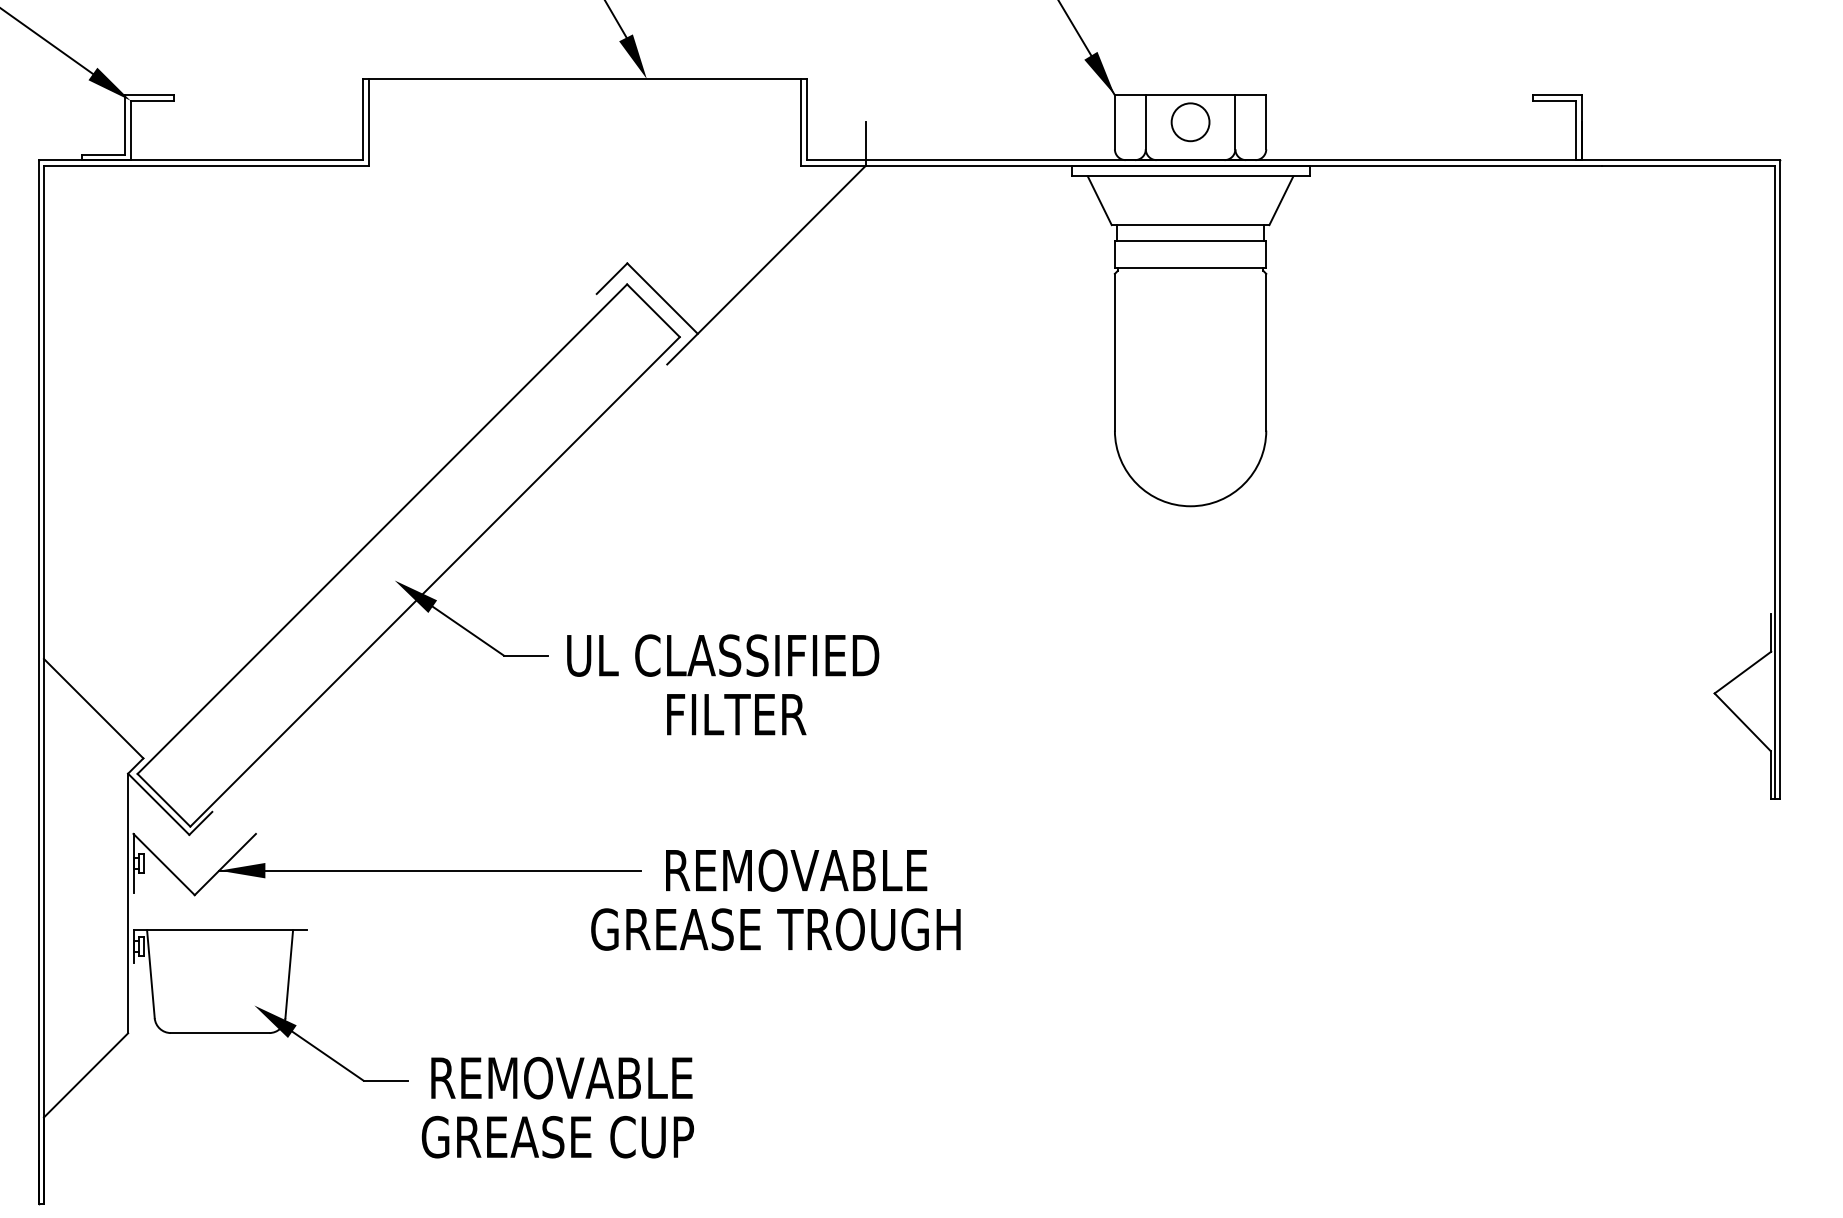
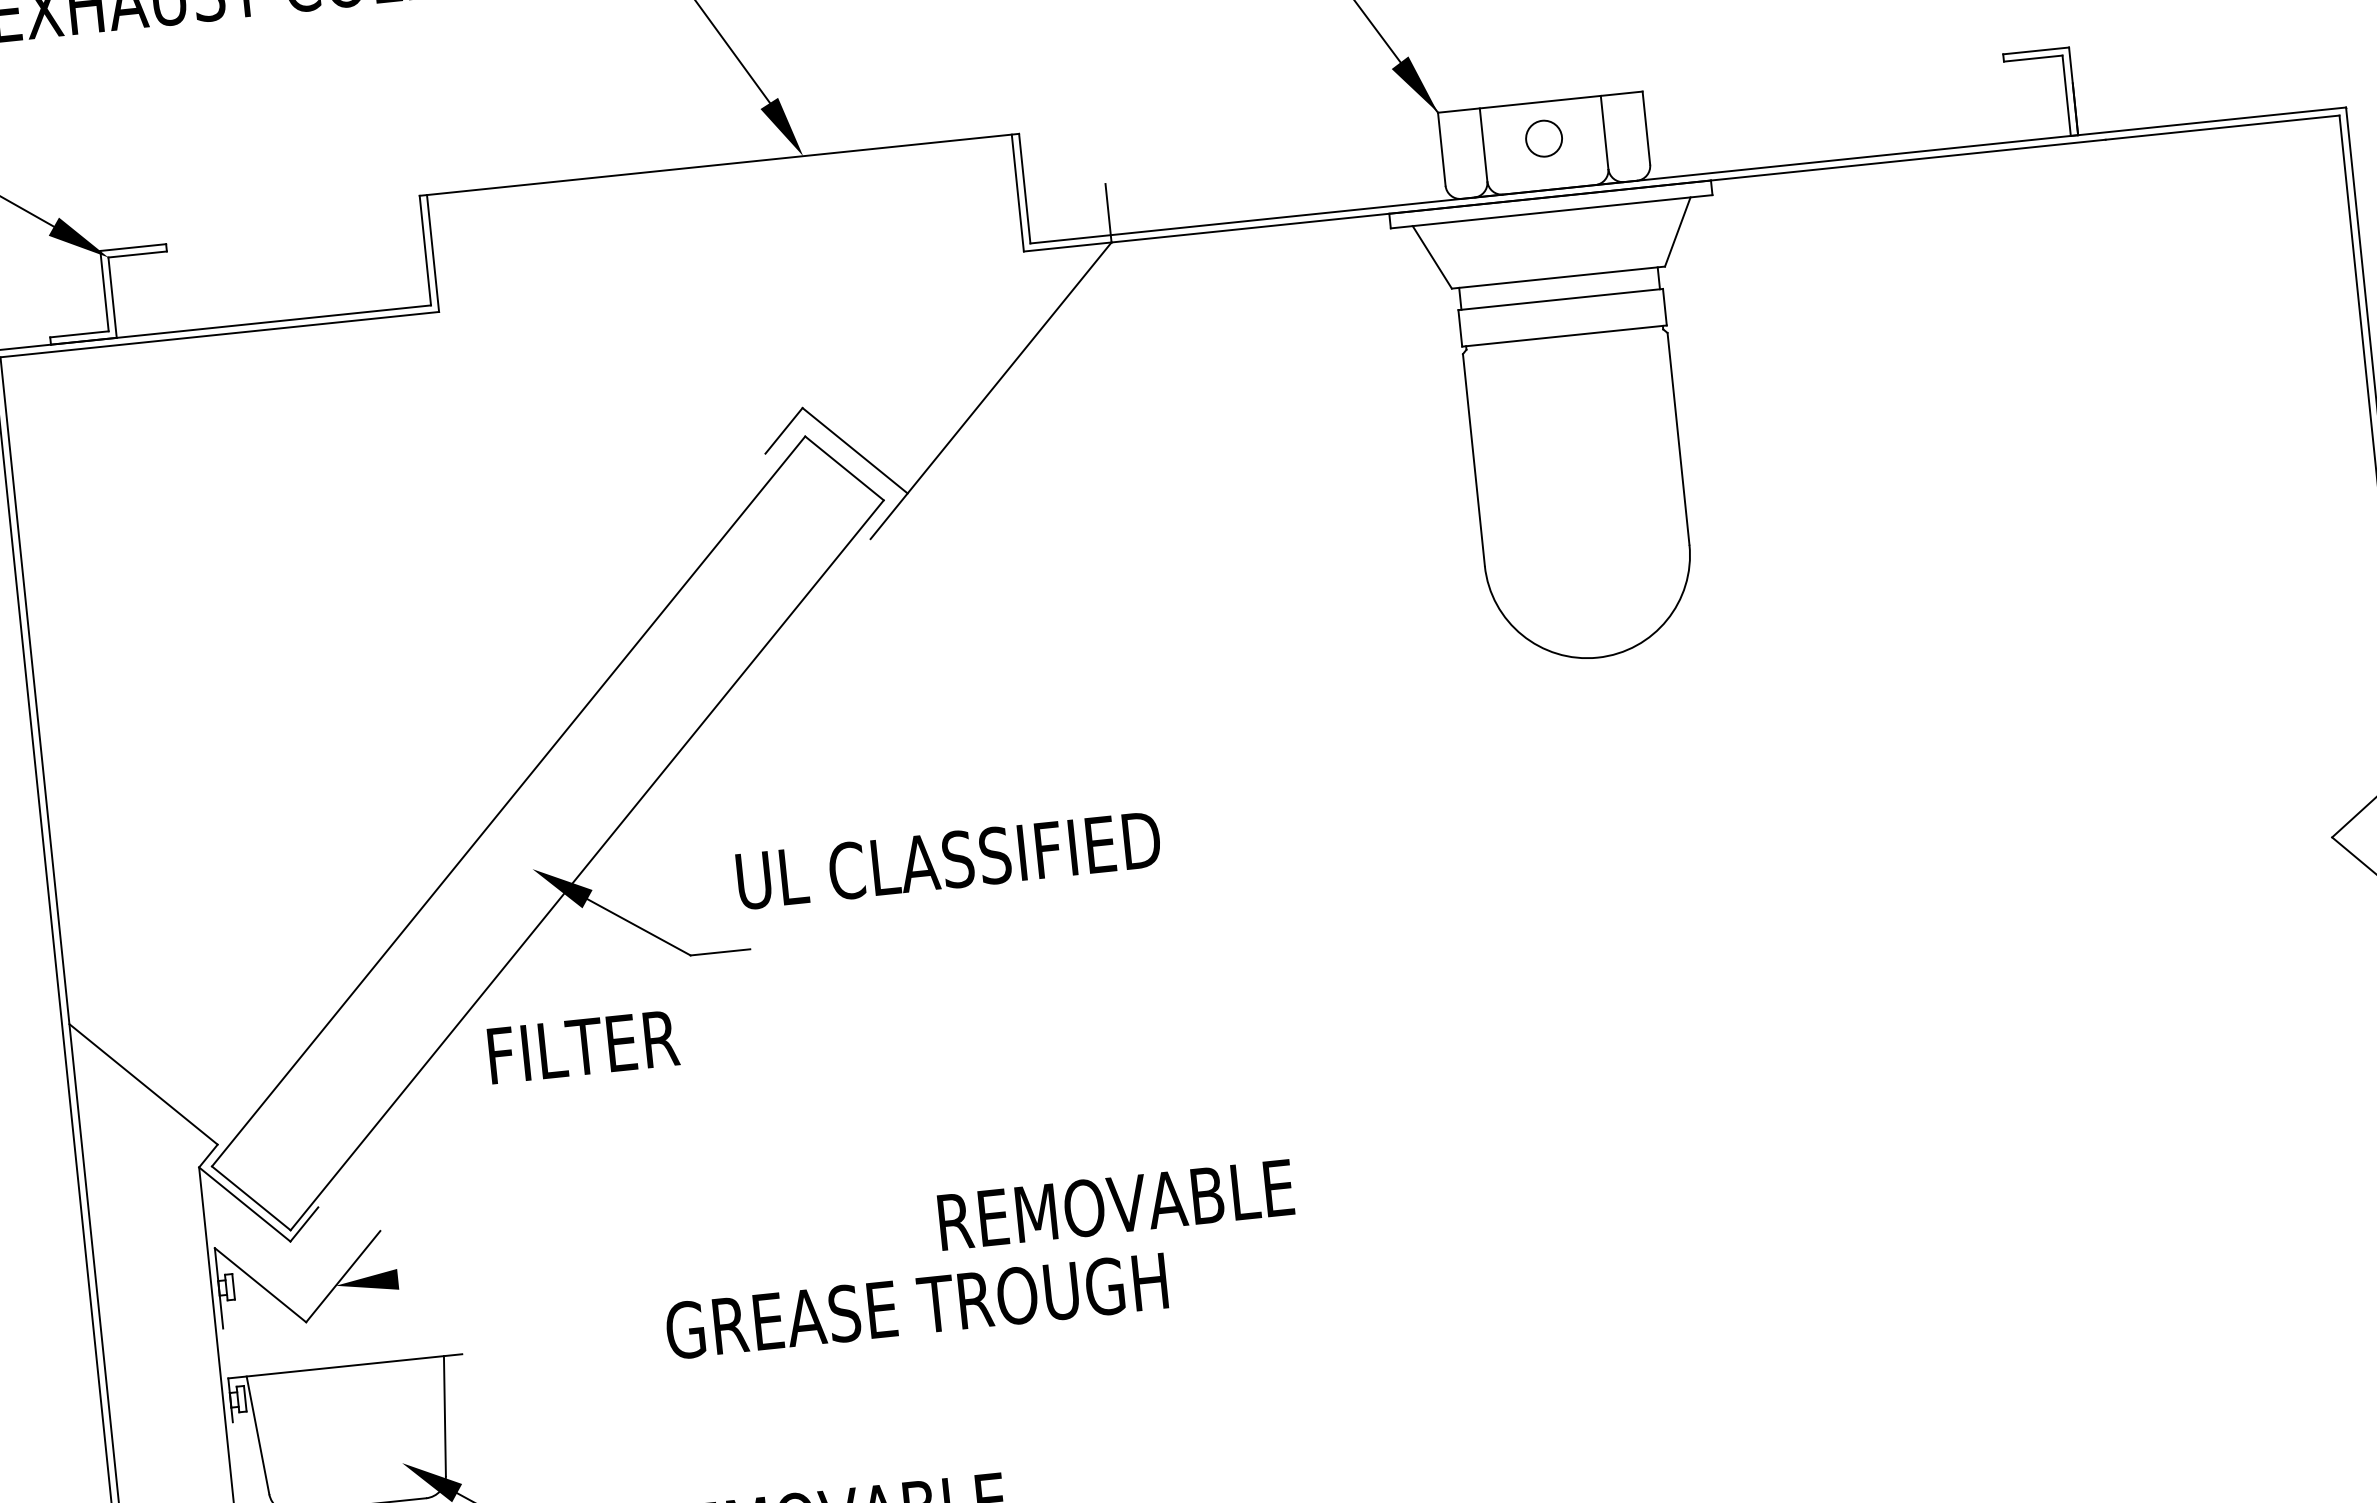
circle: (1190, 122) -> (1544, 138), size x0.7
text: (723, 655) -> (949, 860), moved
text: (736, 714) -> (583, 1046), moved
line: (430, 870) -> (621, 1256), removed
text: (775, 929) -> (916, 1306), moved

